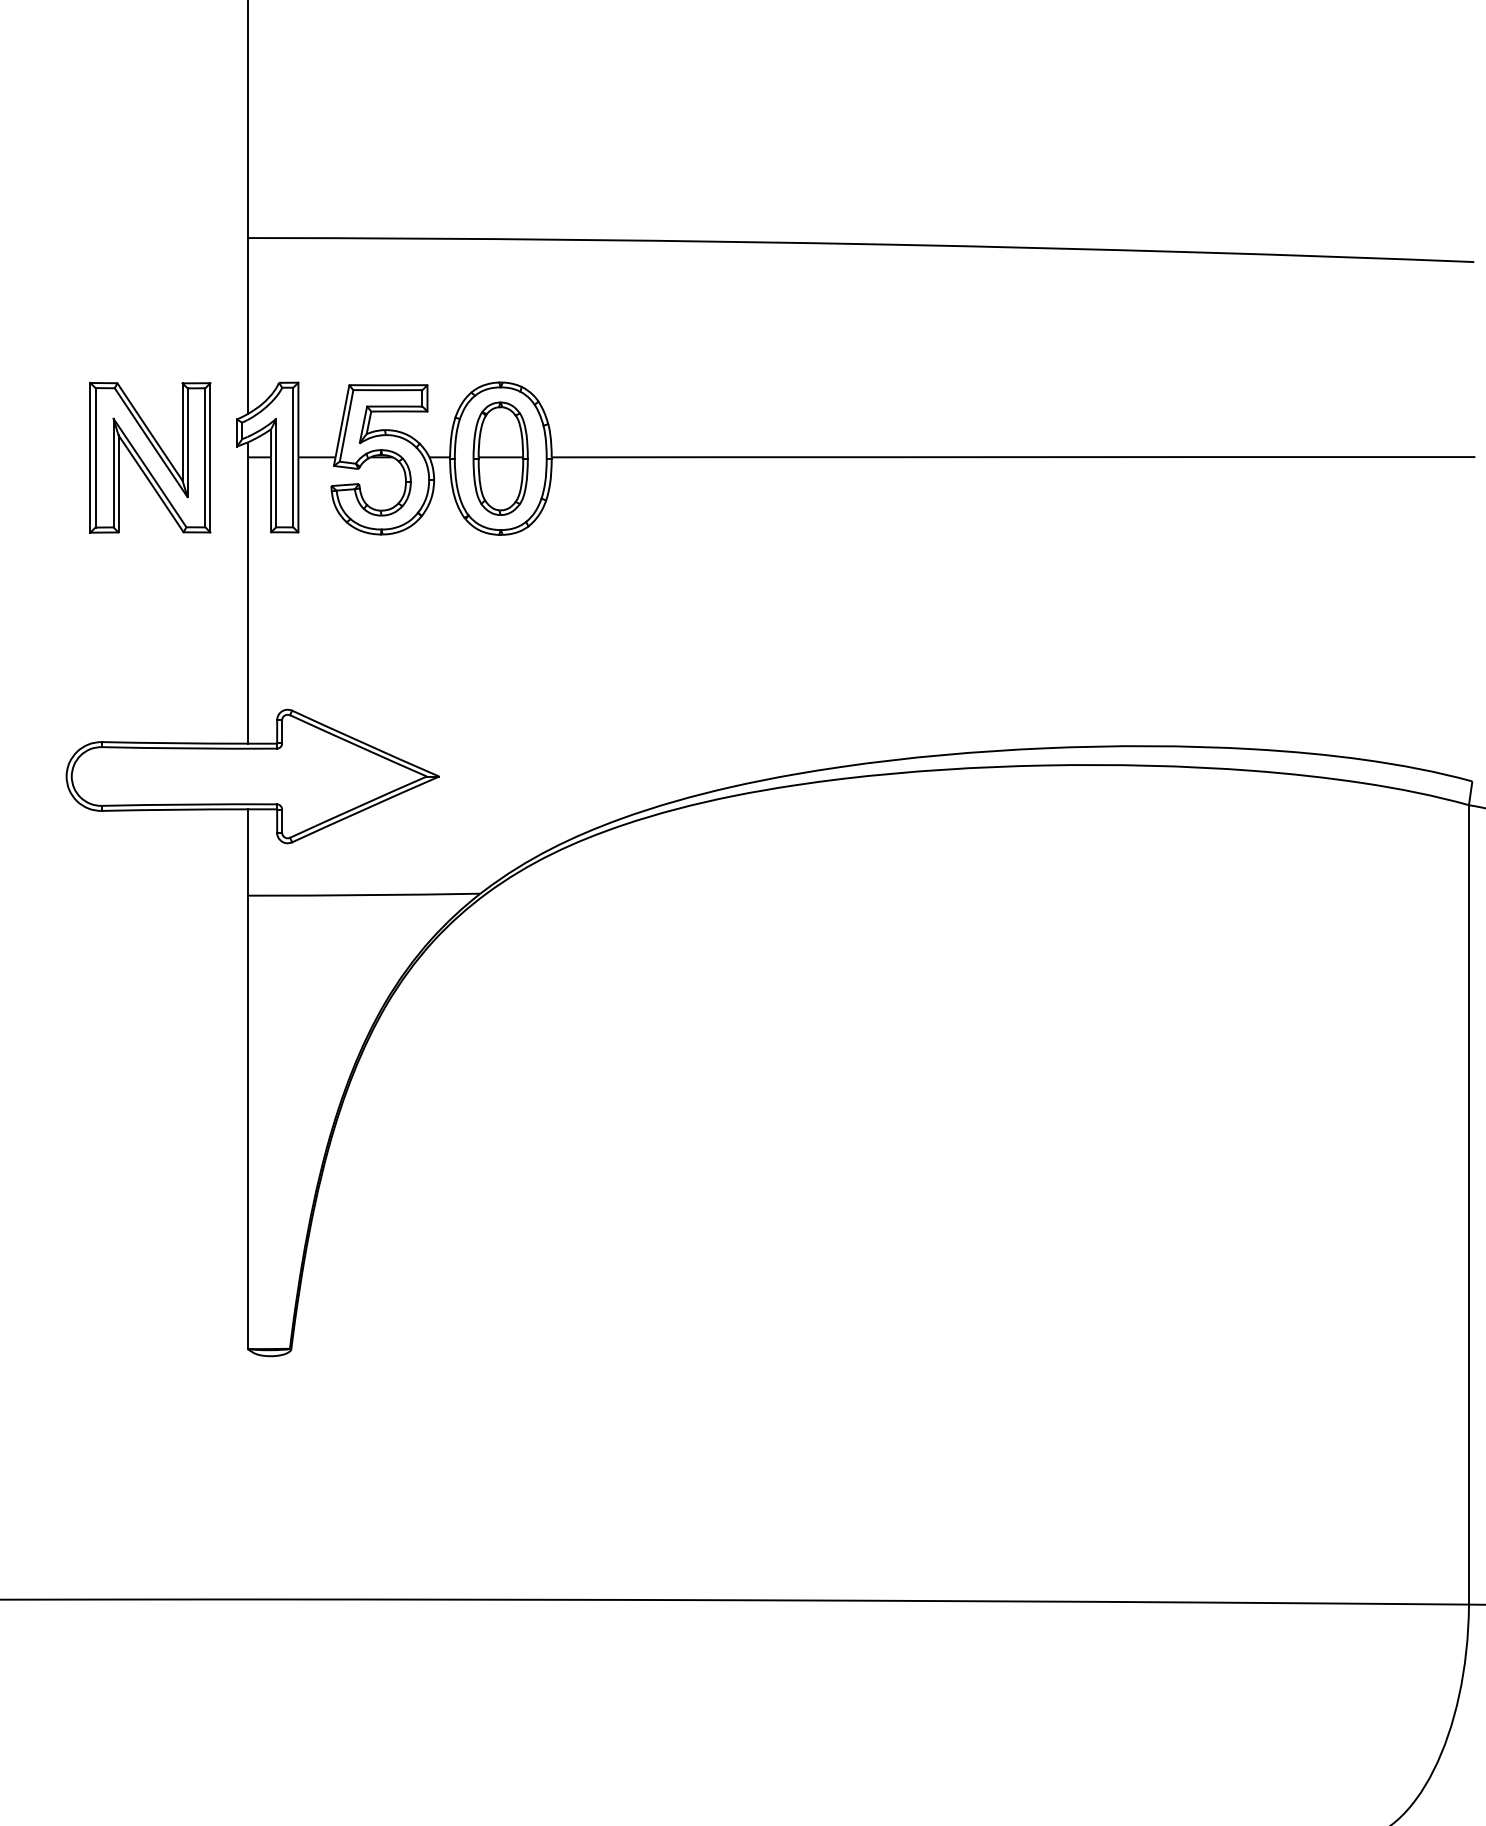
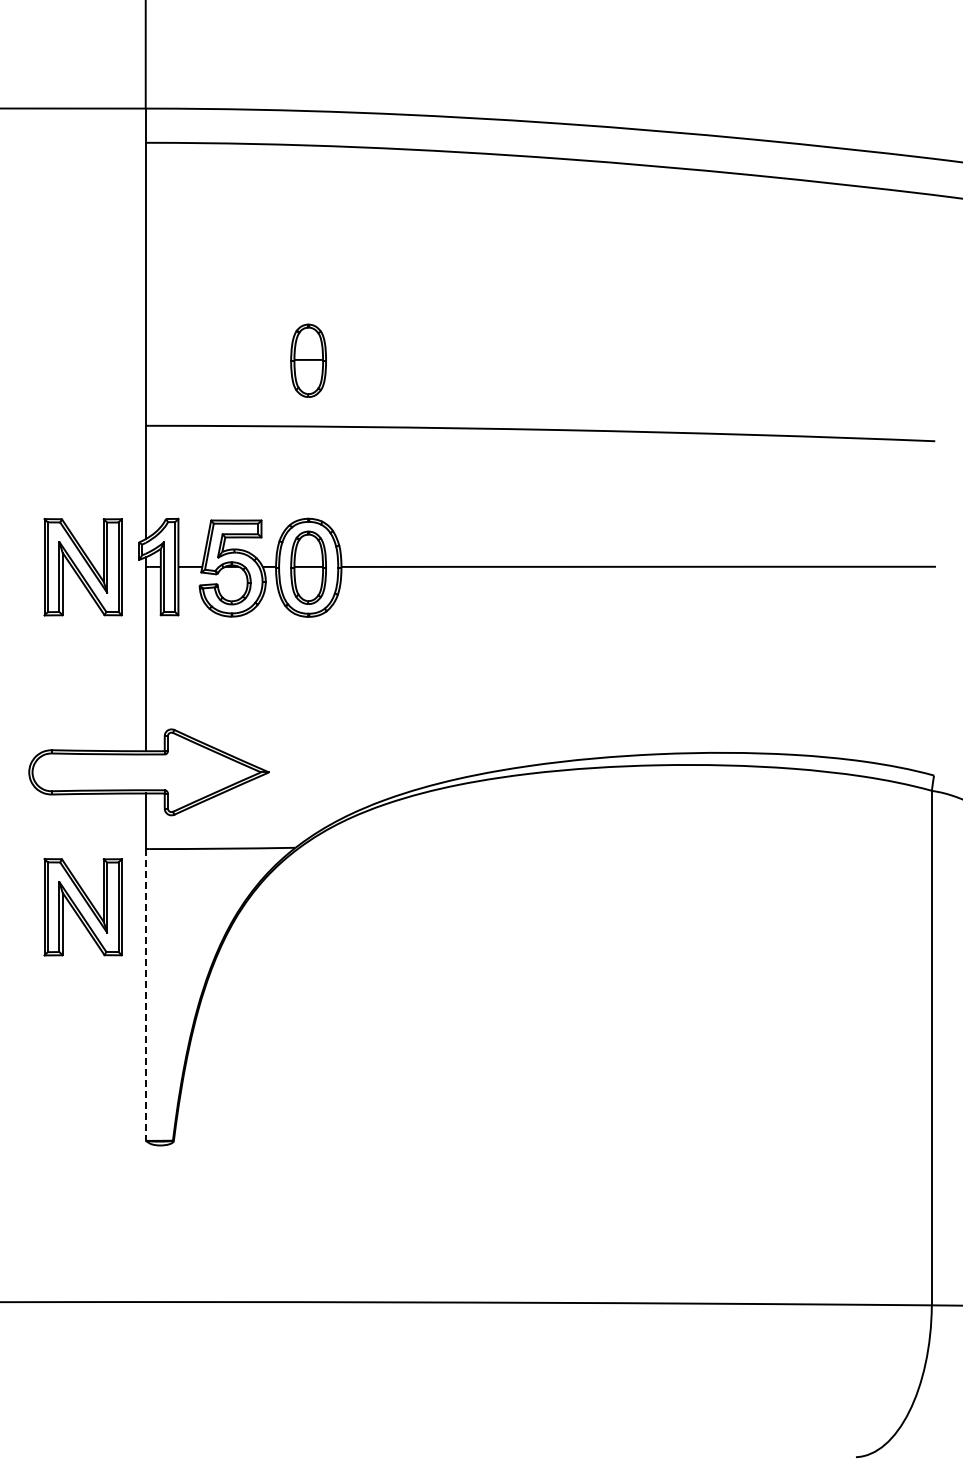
part: (500, 136) -> (308, 360), added
part: (149, 986) -> (82, 907), added
line: (247, 1121) -> (145, 994), solid -> dashed

